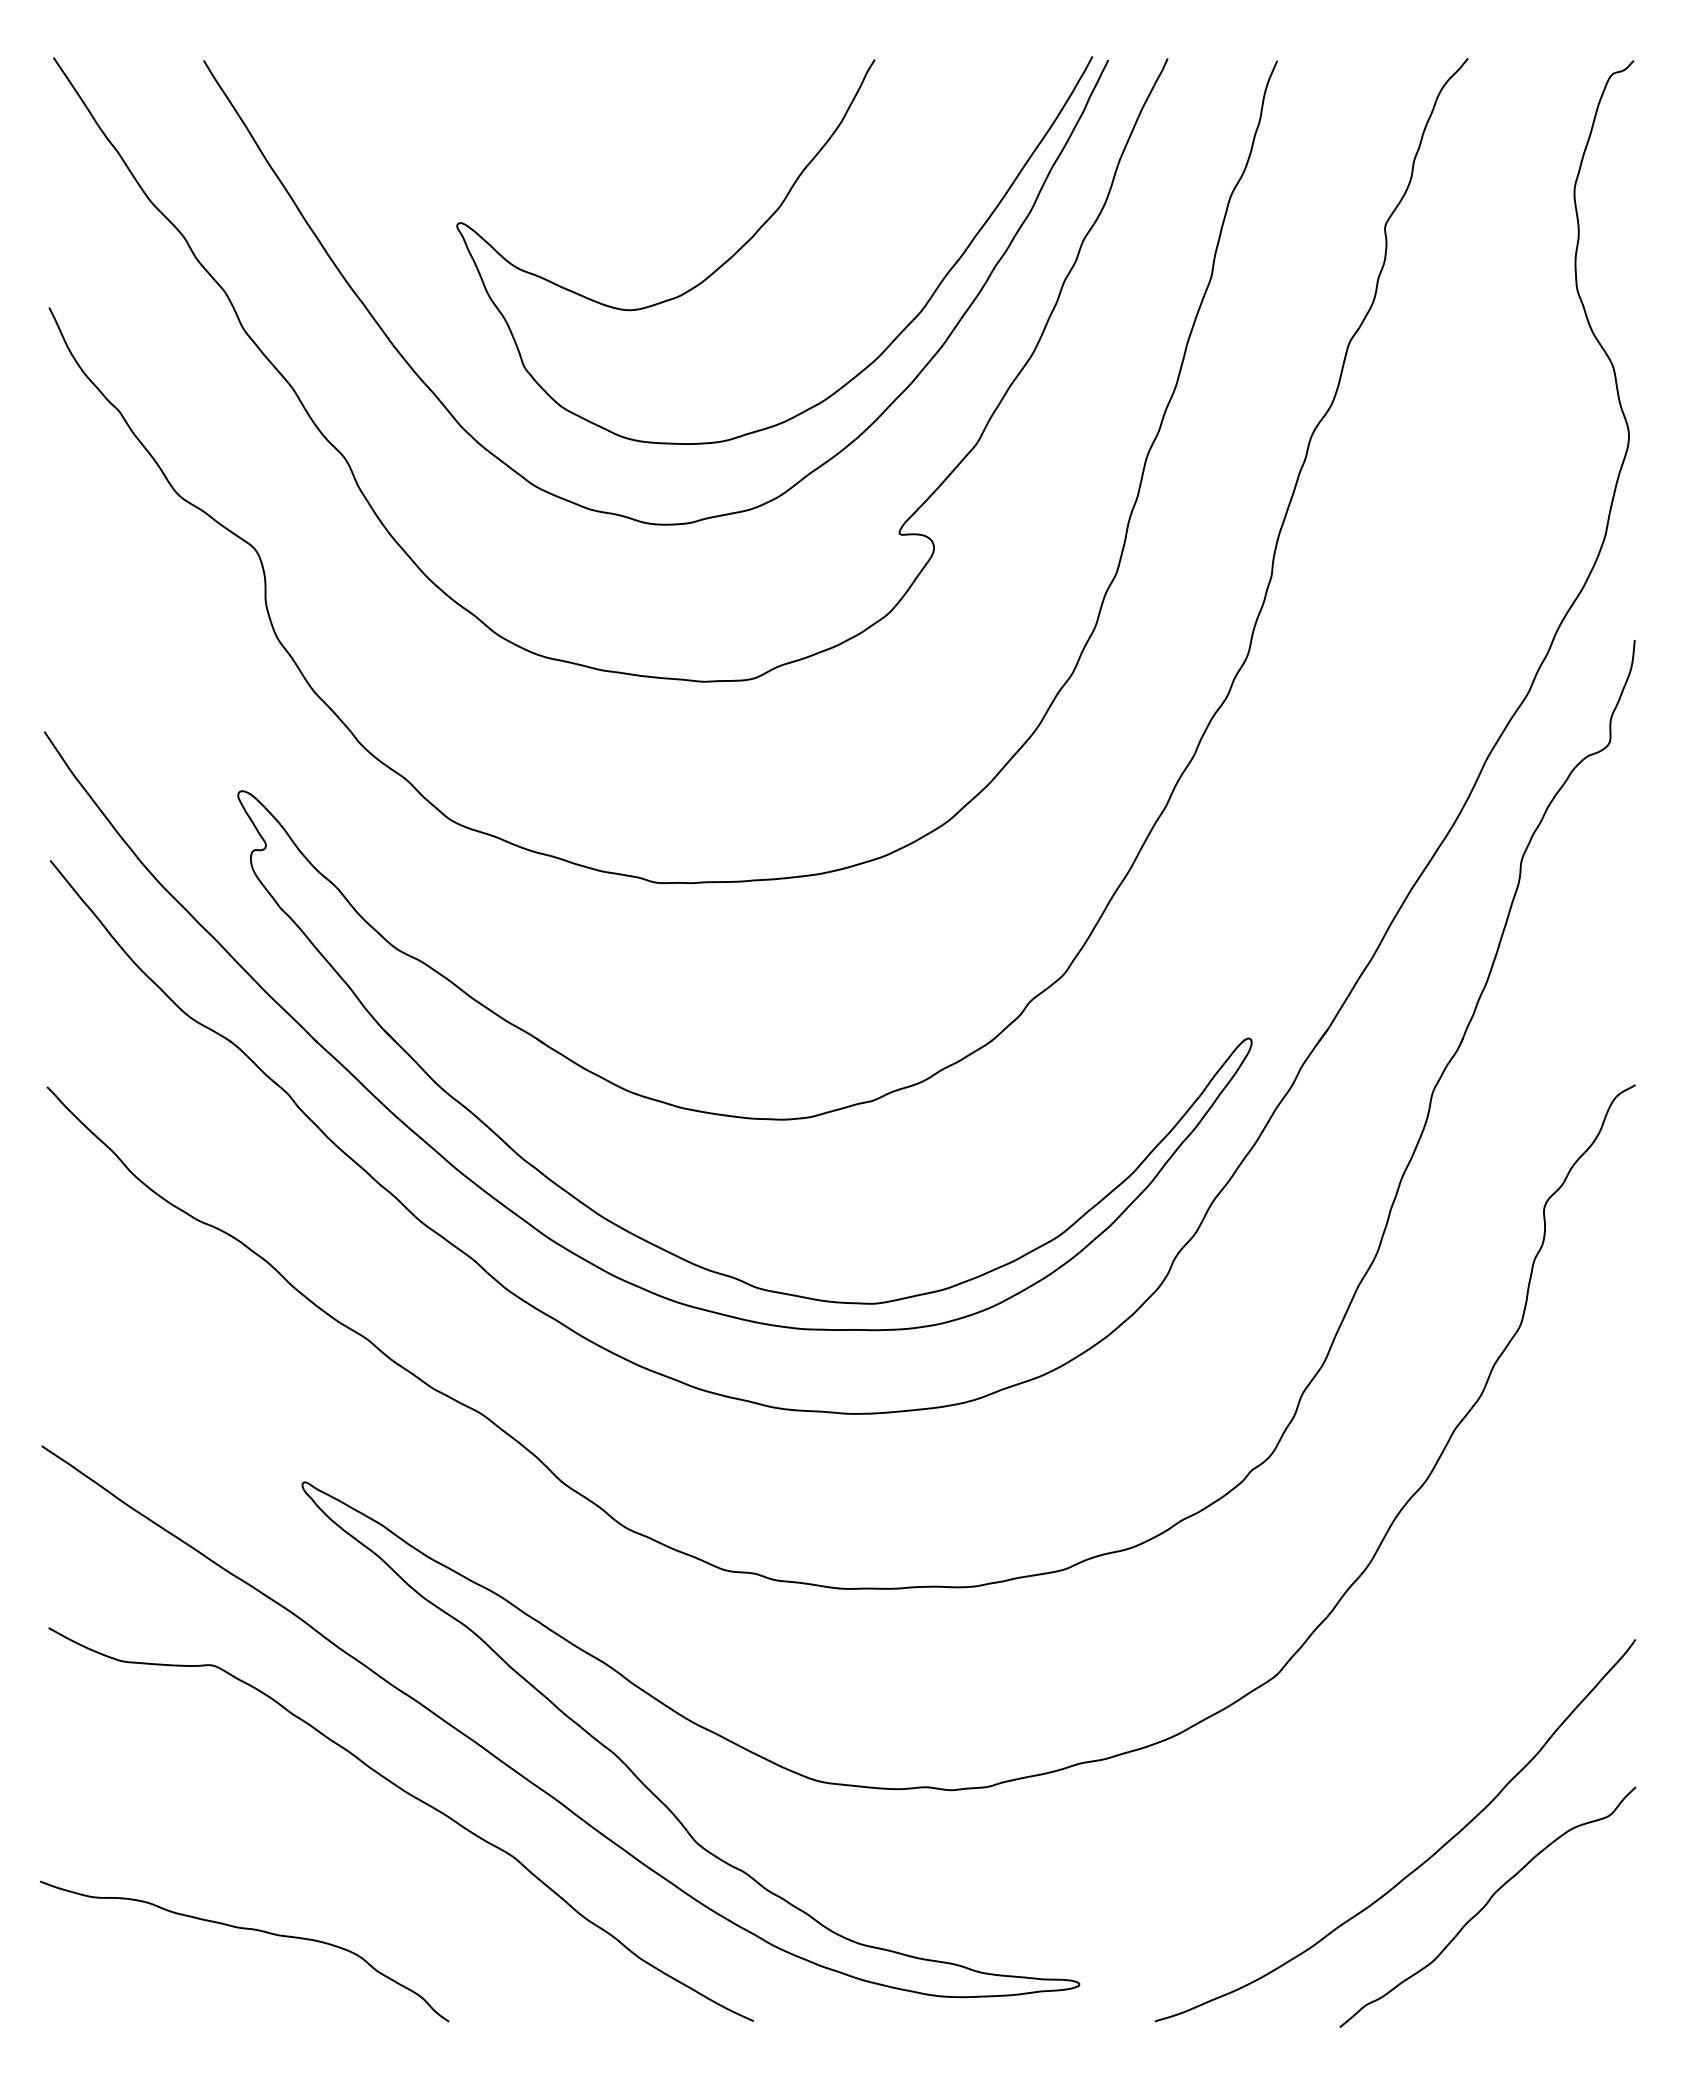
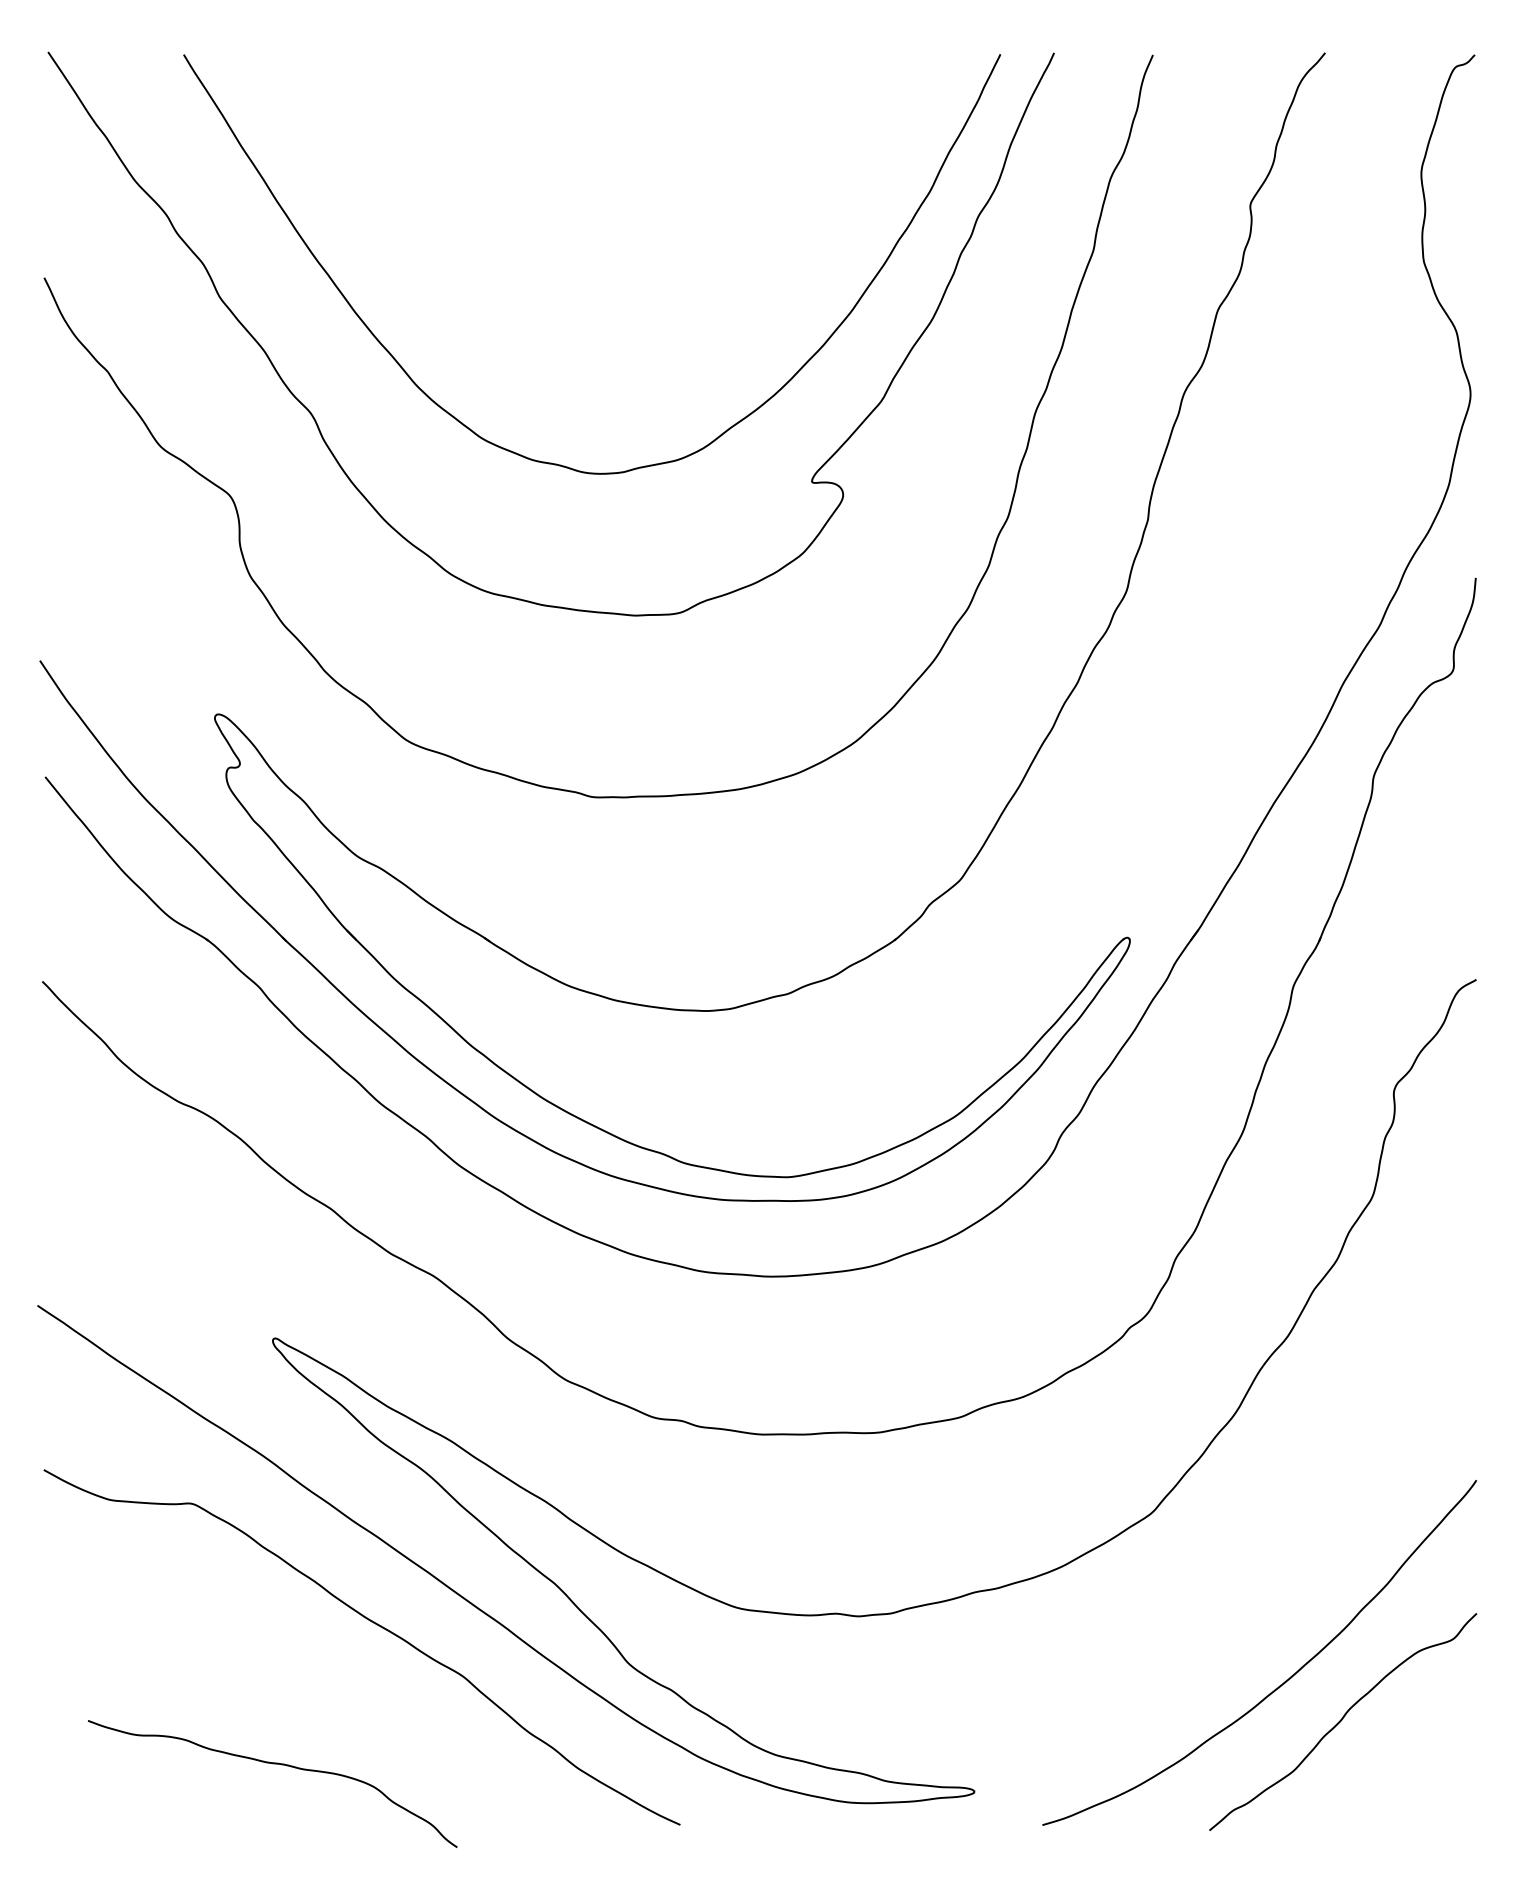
part: (754, 236) -> (681, 213), removed
curve: (244, 1929) -> (272, 1764), moved

